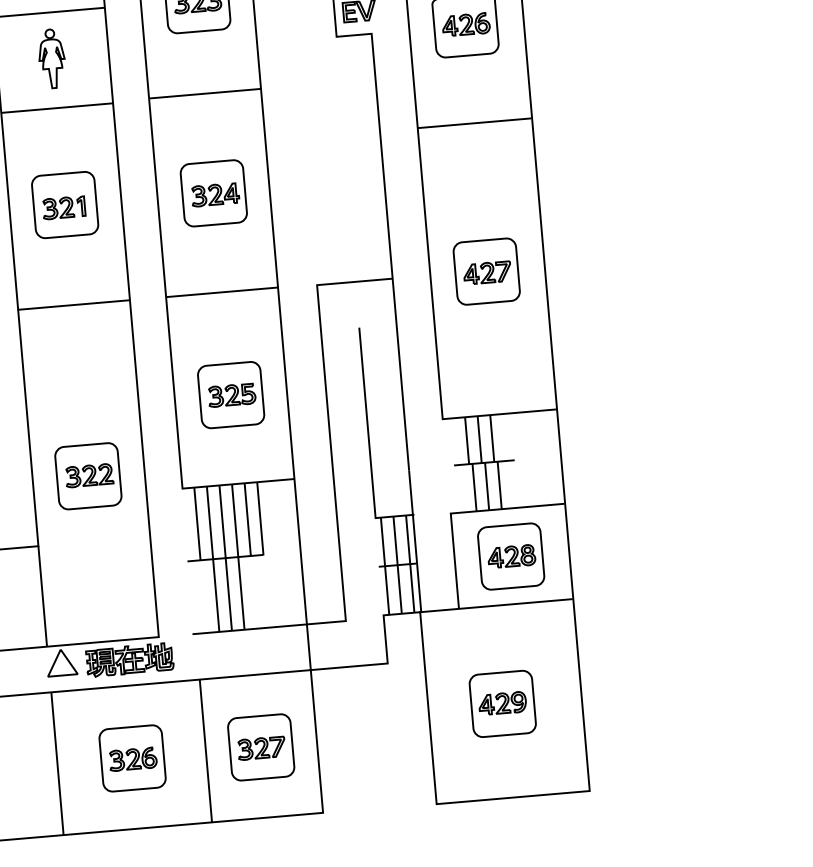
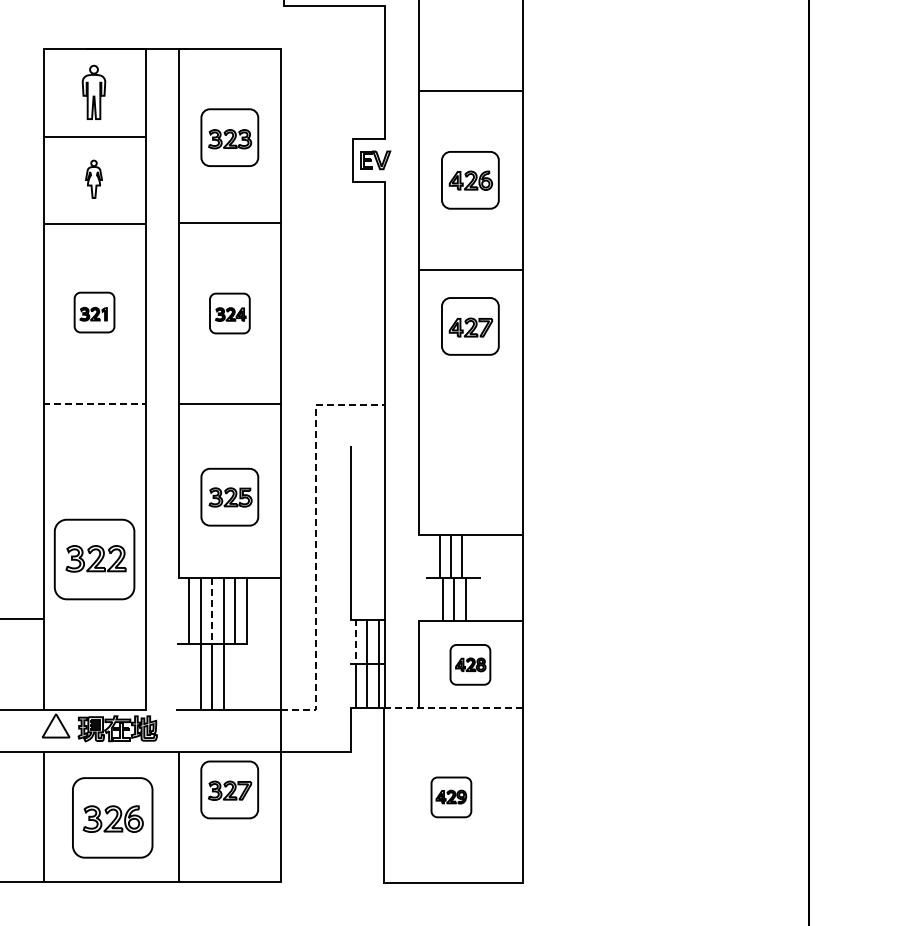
part: (51, 57) -> (93, 178), size x0.7
part: (213, 193) -> (229, 313), size x0.7
part: (65, 204) -> (94, 312), size x0.7
part: (486, 271) -> (470, 326), moved
line: (74, 304) -> (95, 403), solid -> dashed
line: (330, 434) -> (316, 540), solid -> dashed
part: (88, 476) -> (94, 559), size x1.4
line: (222, 522) -> (212, 611), solid -> dashed
line: (382, 541) -> (355, 641), solid -> dashed
part: (511, 556) -> (470, 664), size x0.7
line: (495, 606) -> (452, 708), solid -> dashed
part: (502, 704) -> (451, 797), size x0.7
part: (260, 746) -> (229, 789), moved
part: (132, 757) -> (112, 817), size x1.4

